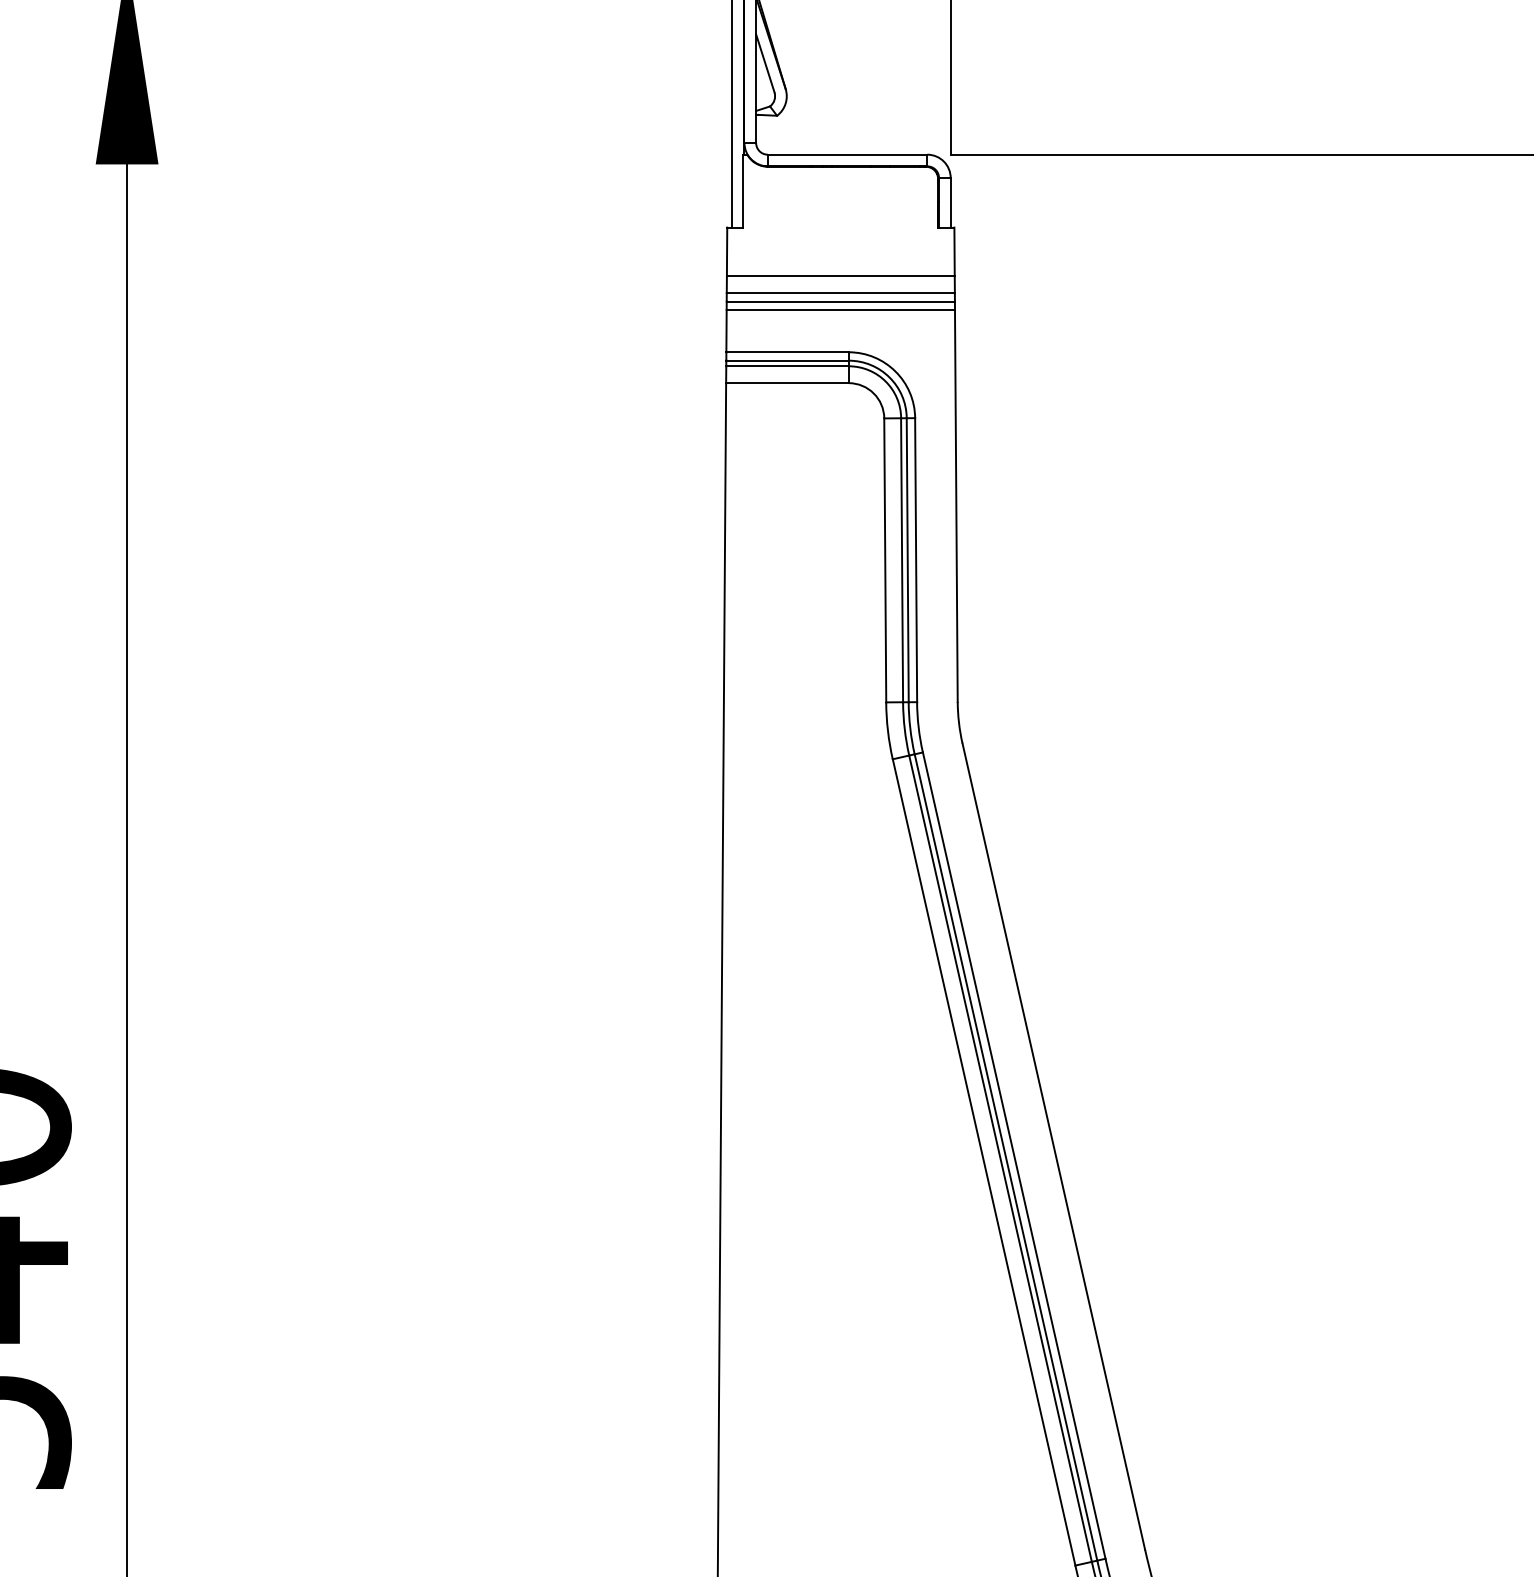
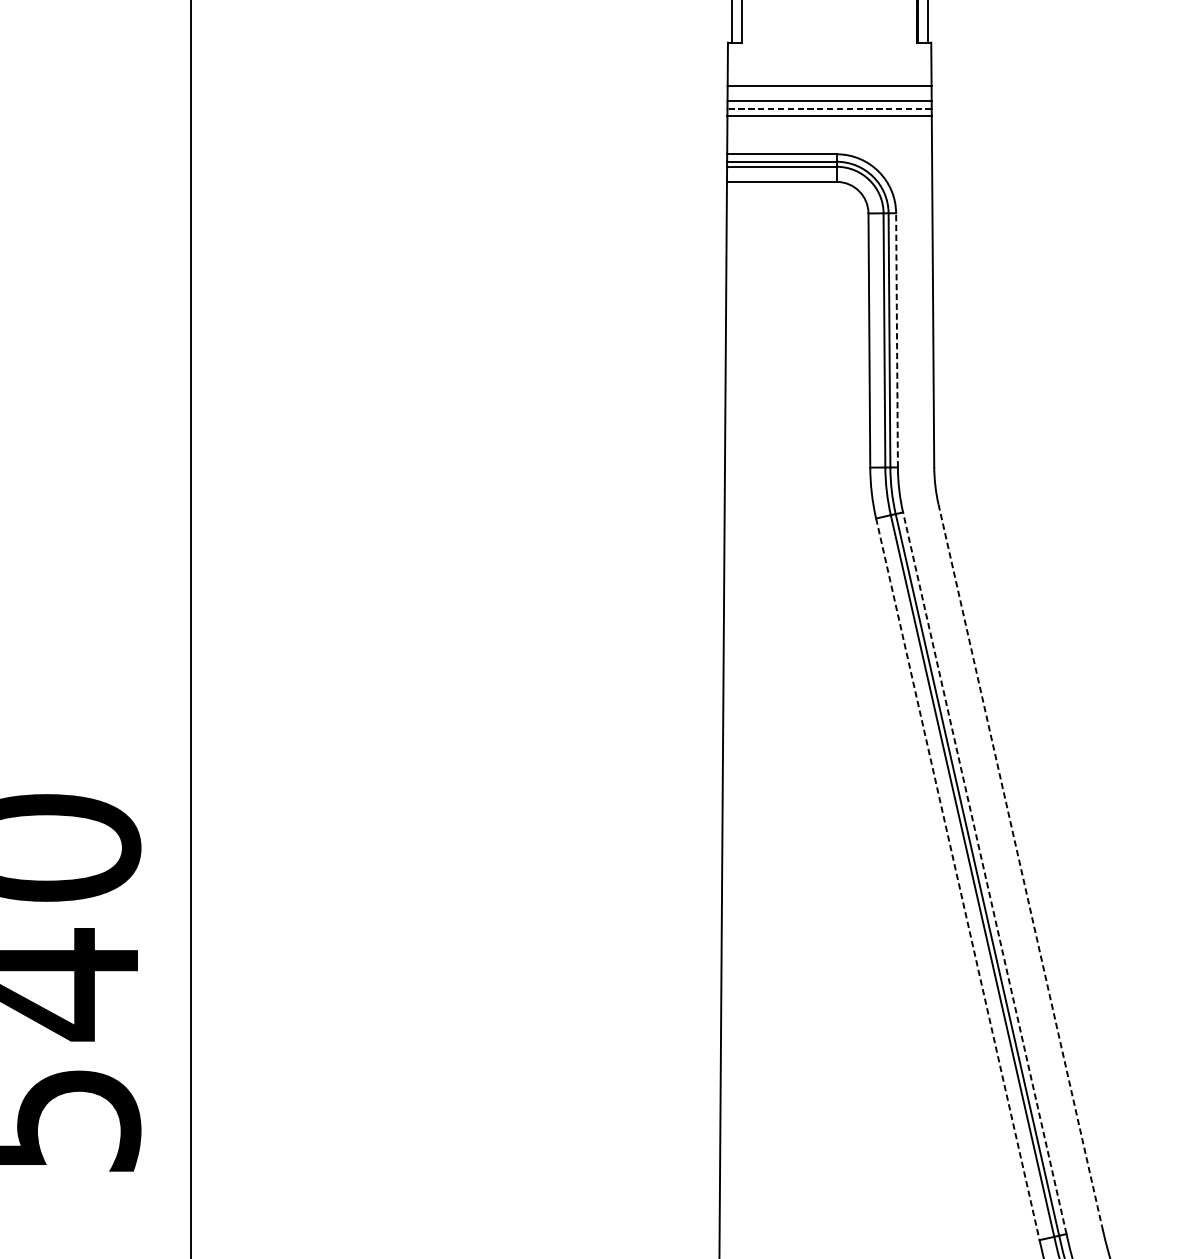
line: (840, 301) -> (829, 108), solid -> dashed
line: (916, 559) -> (897, 339), solid -> dashed
line: (1053, 1147) -> (1019, 865), solid -> dashed
line: (1014, 1155) -> (985, 873), solid -> dashed
line: (984, 1162) -> (958, 879), solid -> dashed

